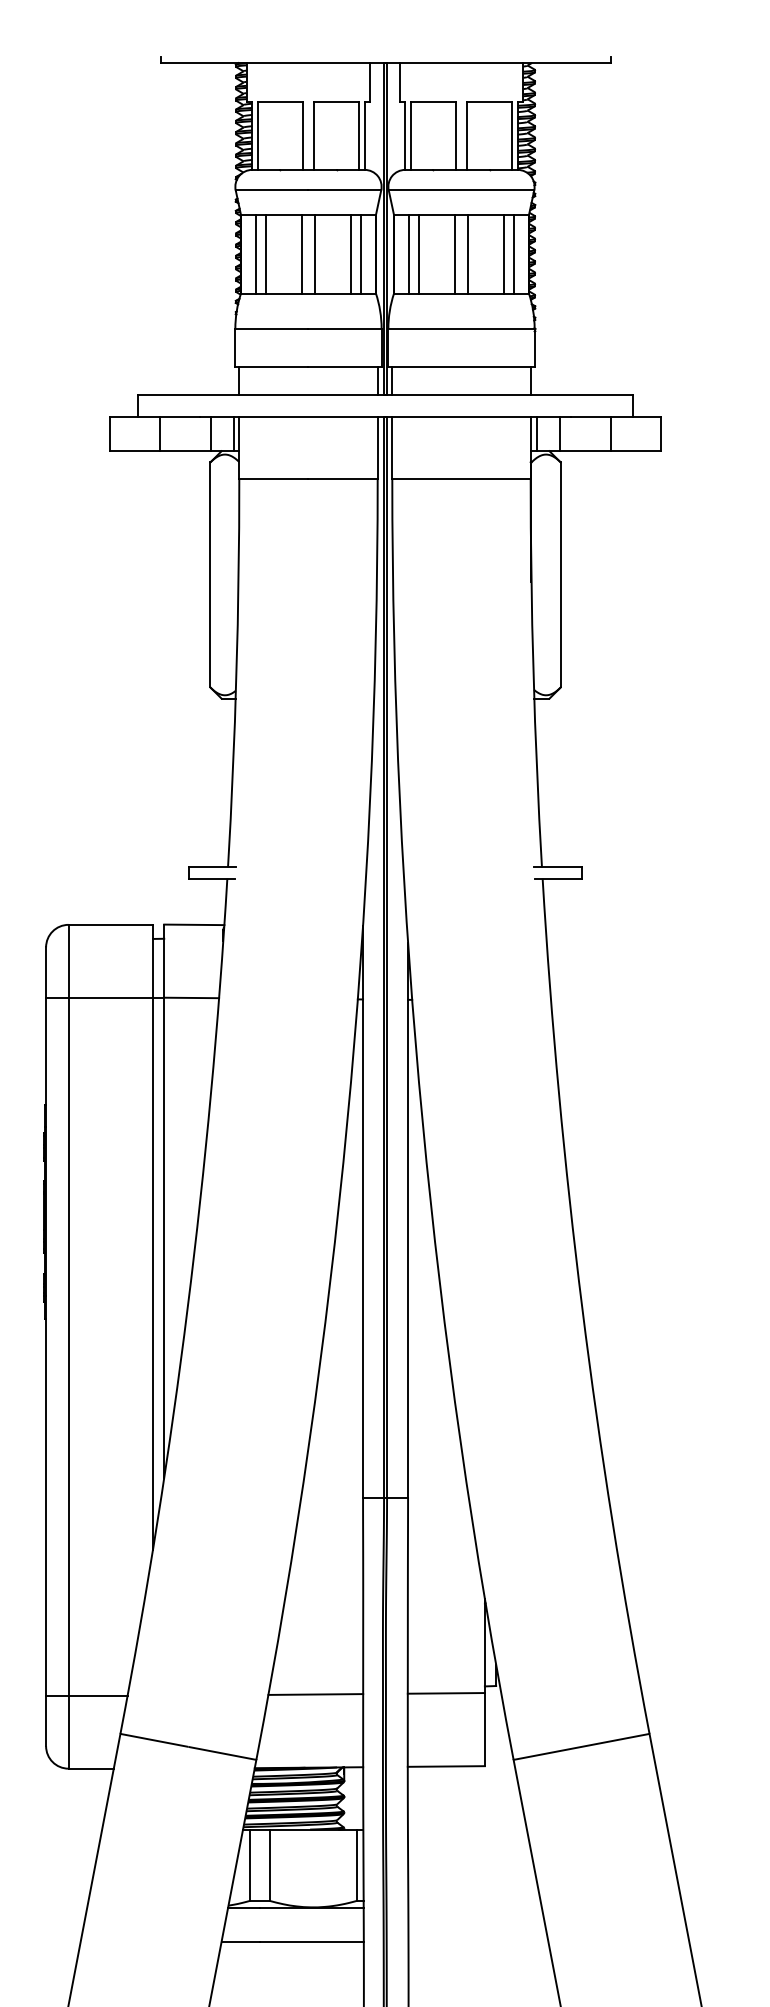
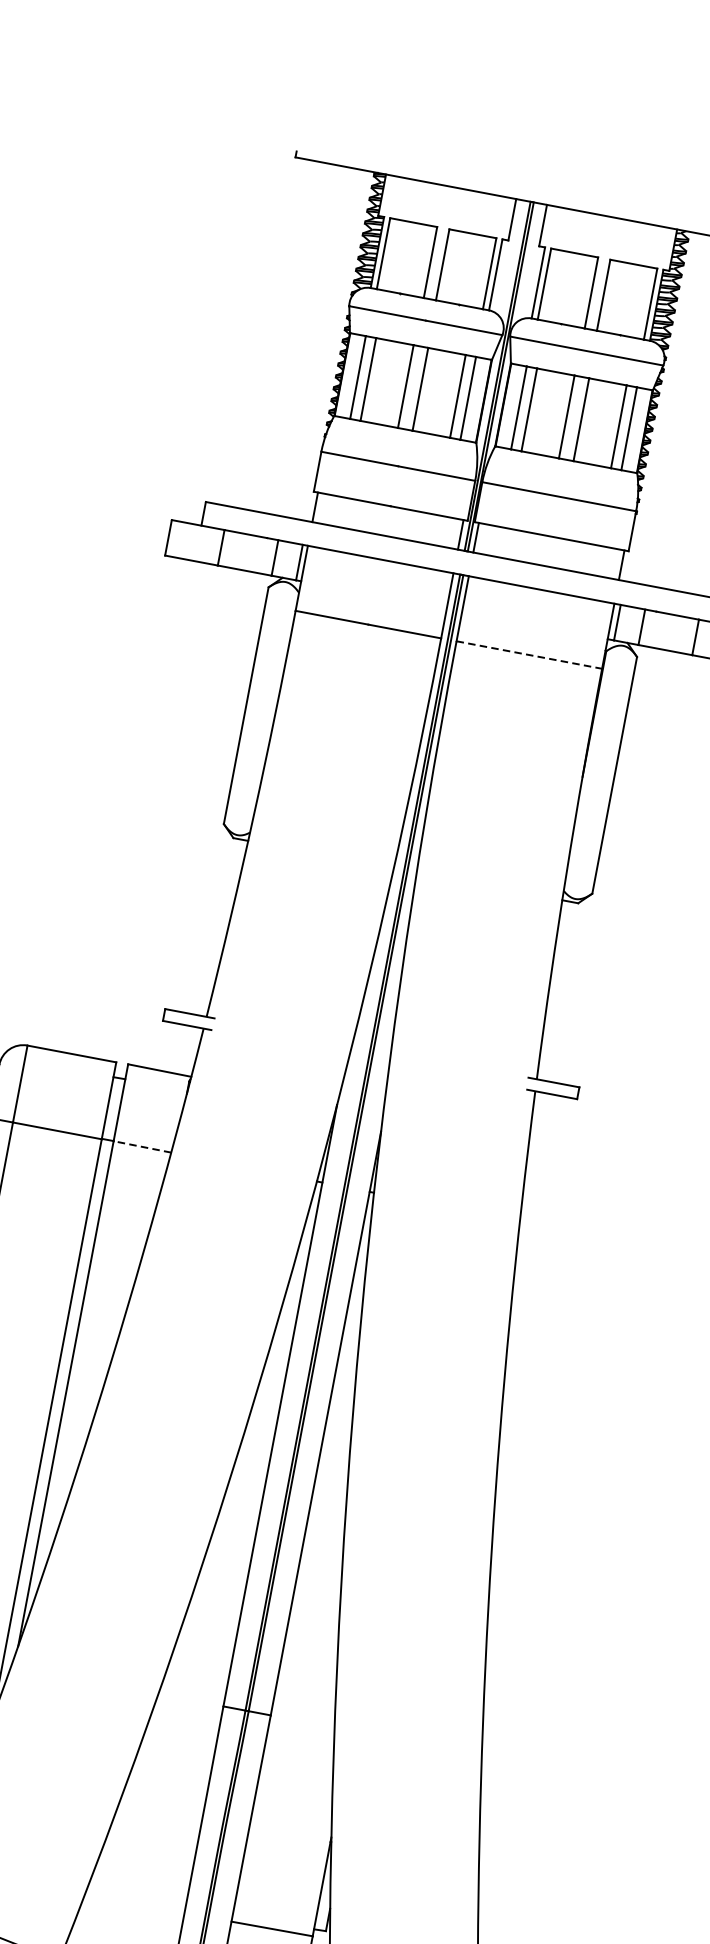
line: (462, 479) -> (530, 655), solid -> dashed
line: (191, 997) -> (142, 1146), solid -> dashed
line: (315, 1694) -> (134, 1904), removed

